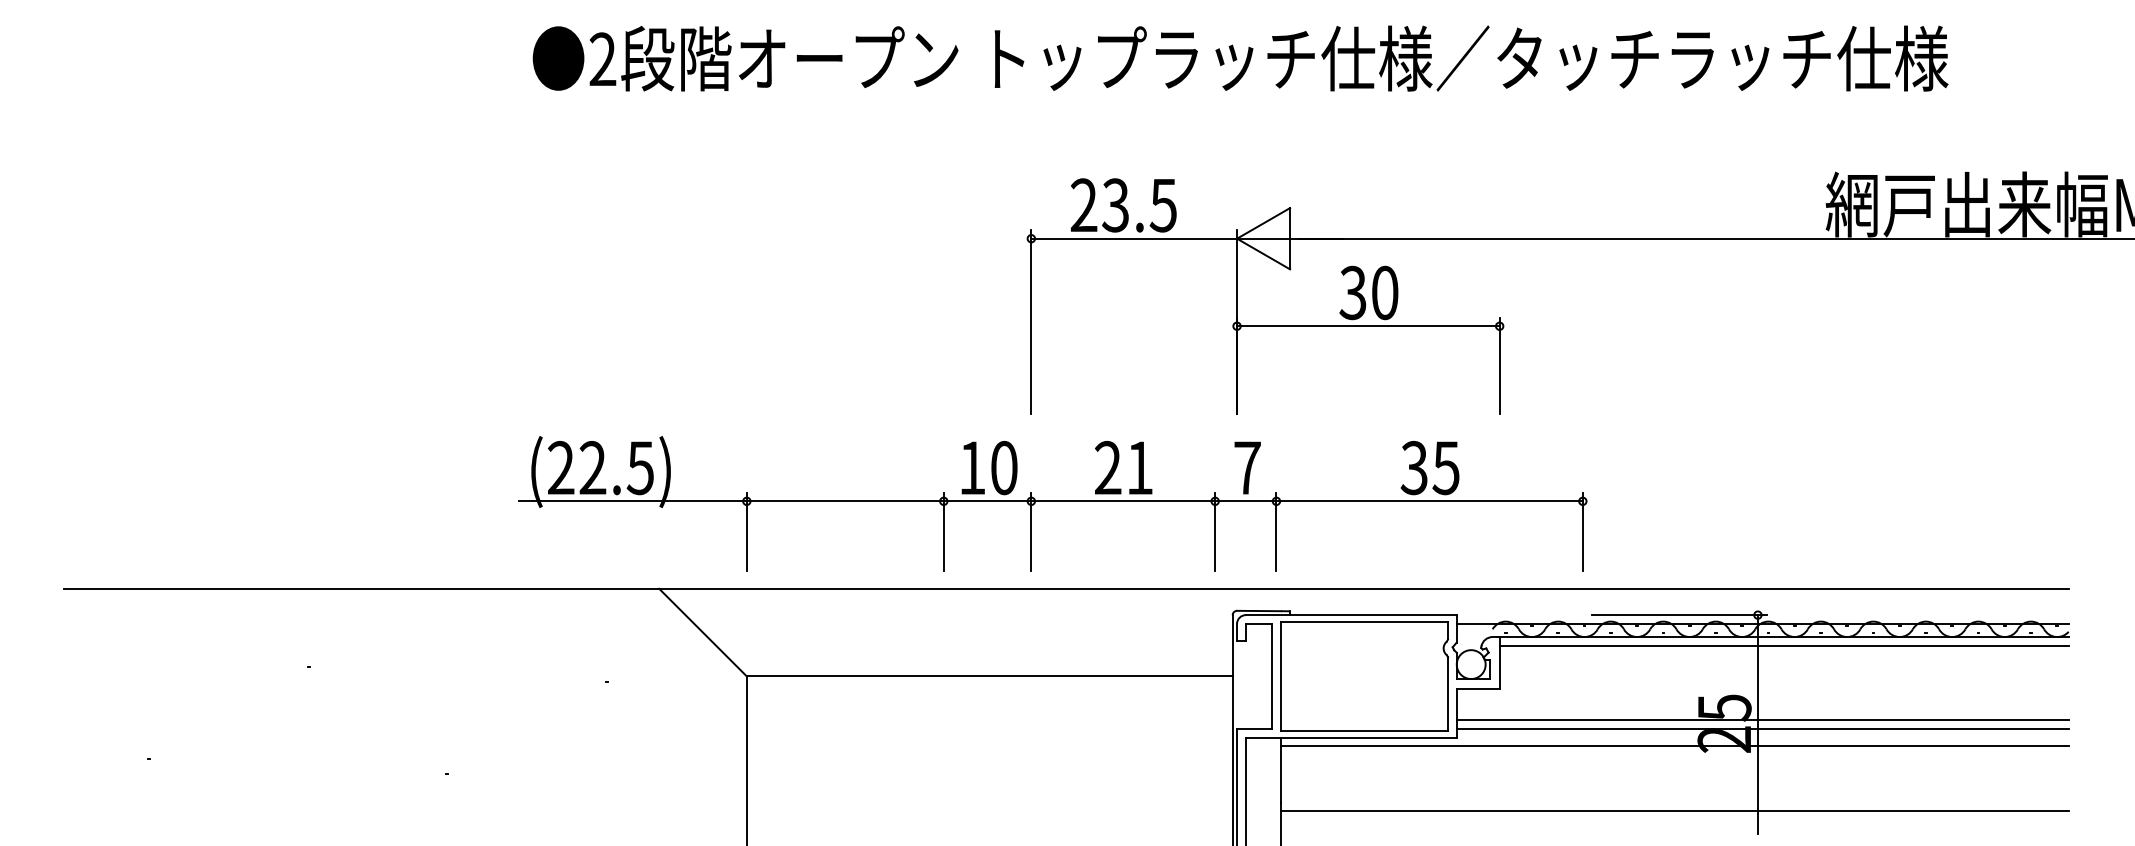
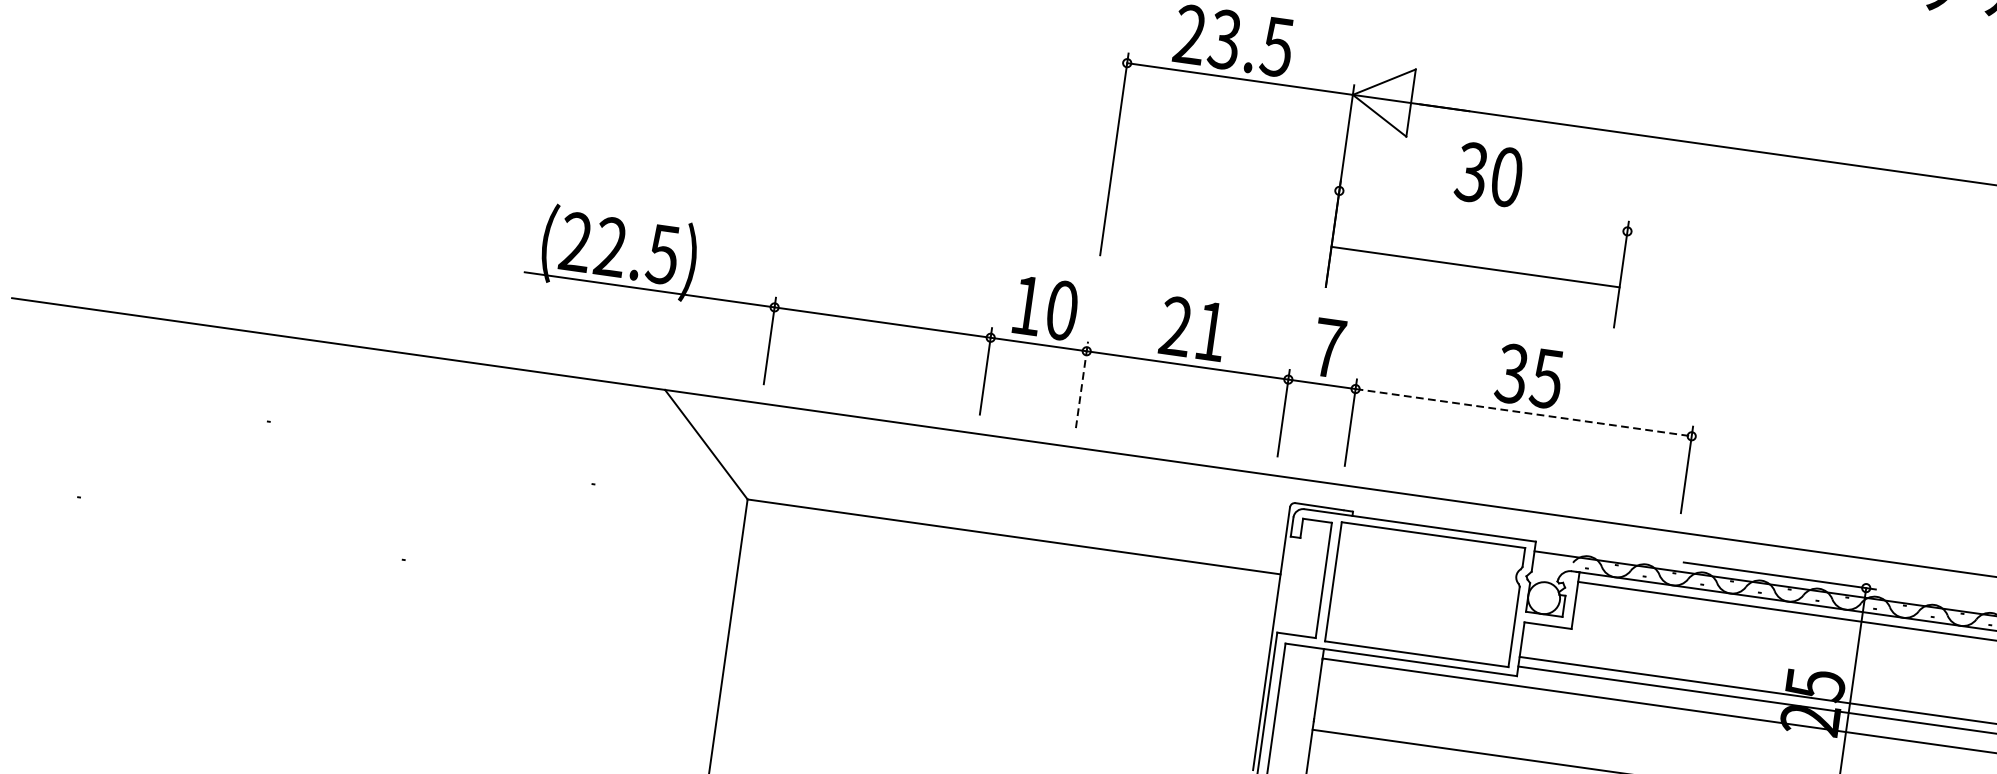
line: (1368, 326) -> (1475, 267), moved
line: (1430, 501) -> (1524, 412), solid -> dashed
line: (1031, 531) -> (1082, 384), solid -> dashed

